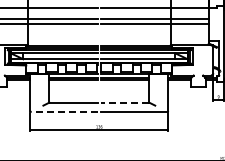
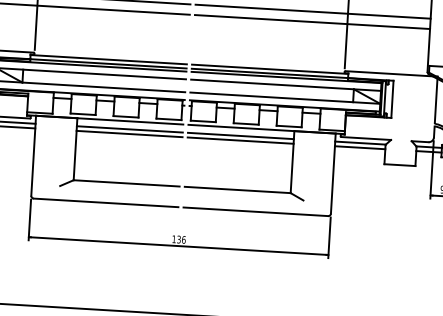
line: (124, 102) -> (236, 189), dashed -> solid
line: (64, 112) -> (105, 203), dashed -> solid

